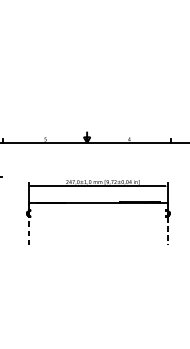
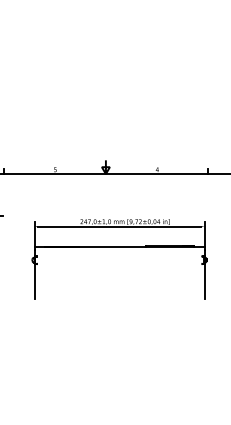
line: (28, 231) -> (34, 281), dashed -> solid
line: (168, 231) -> (204, 282), dashed -> solid

